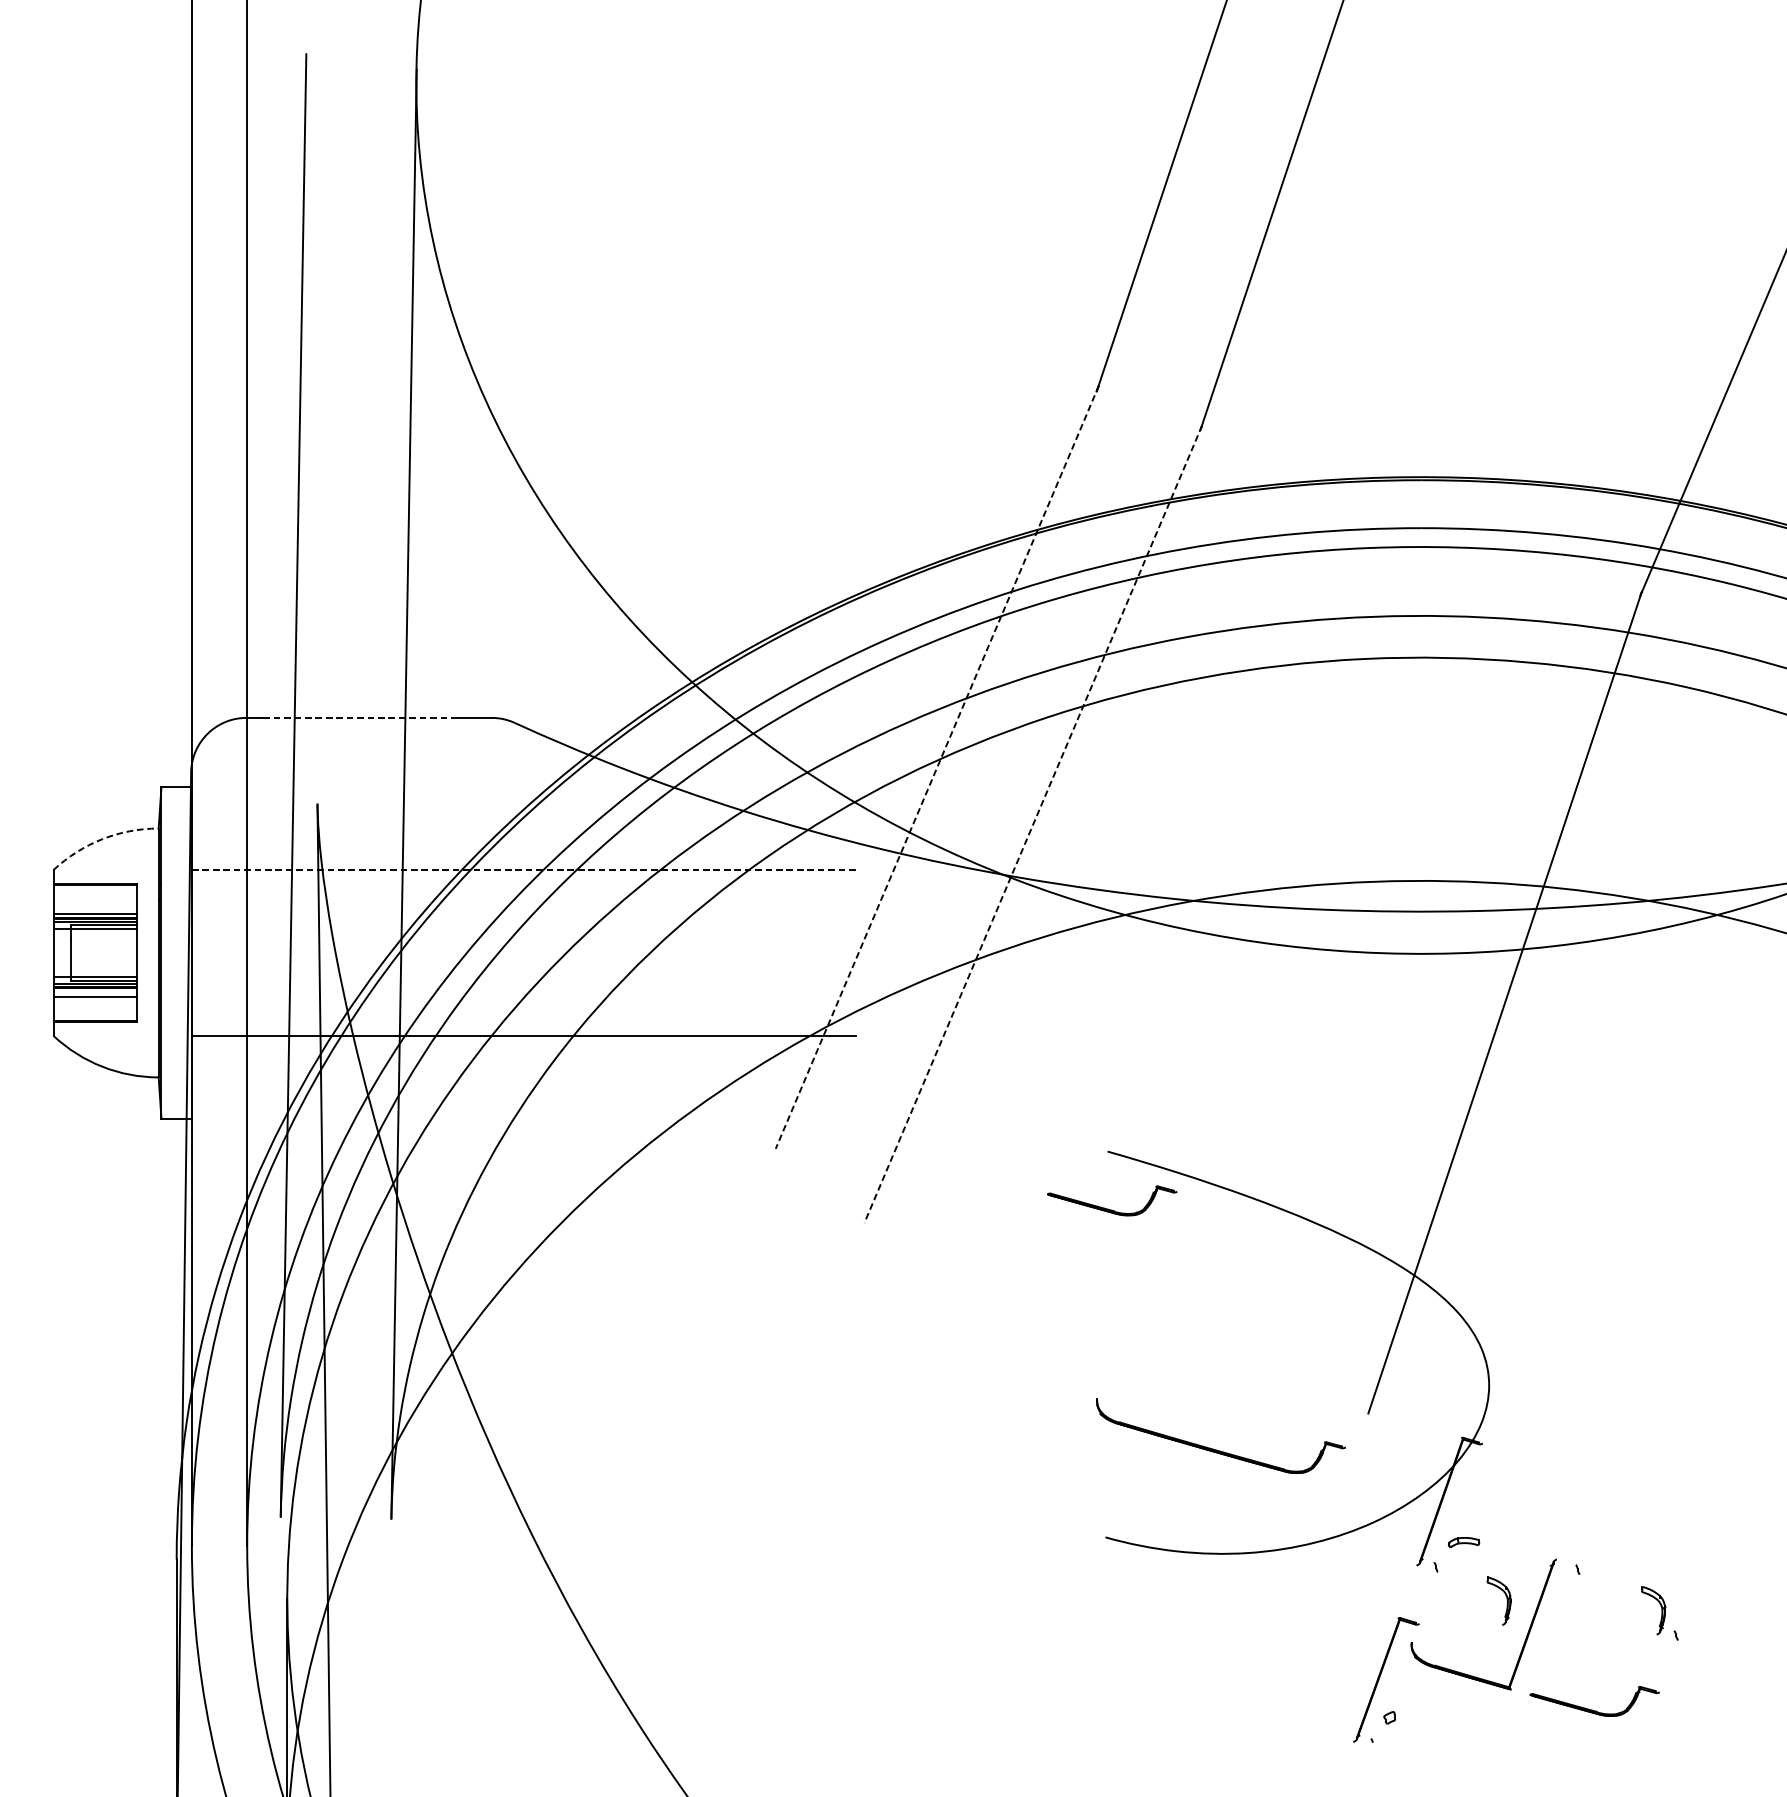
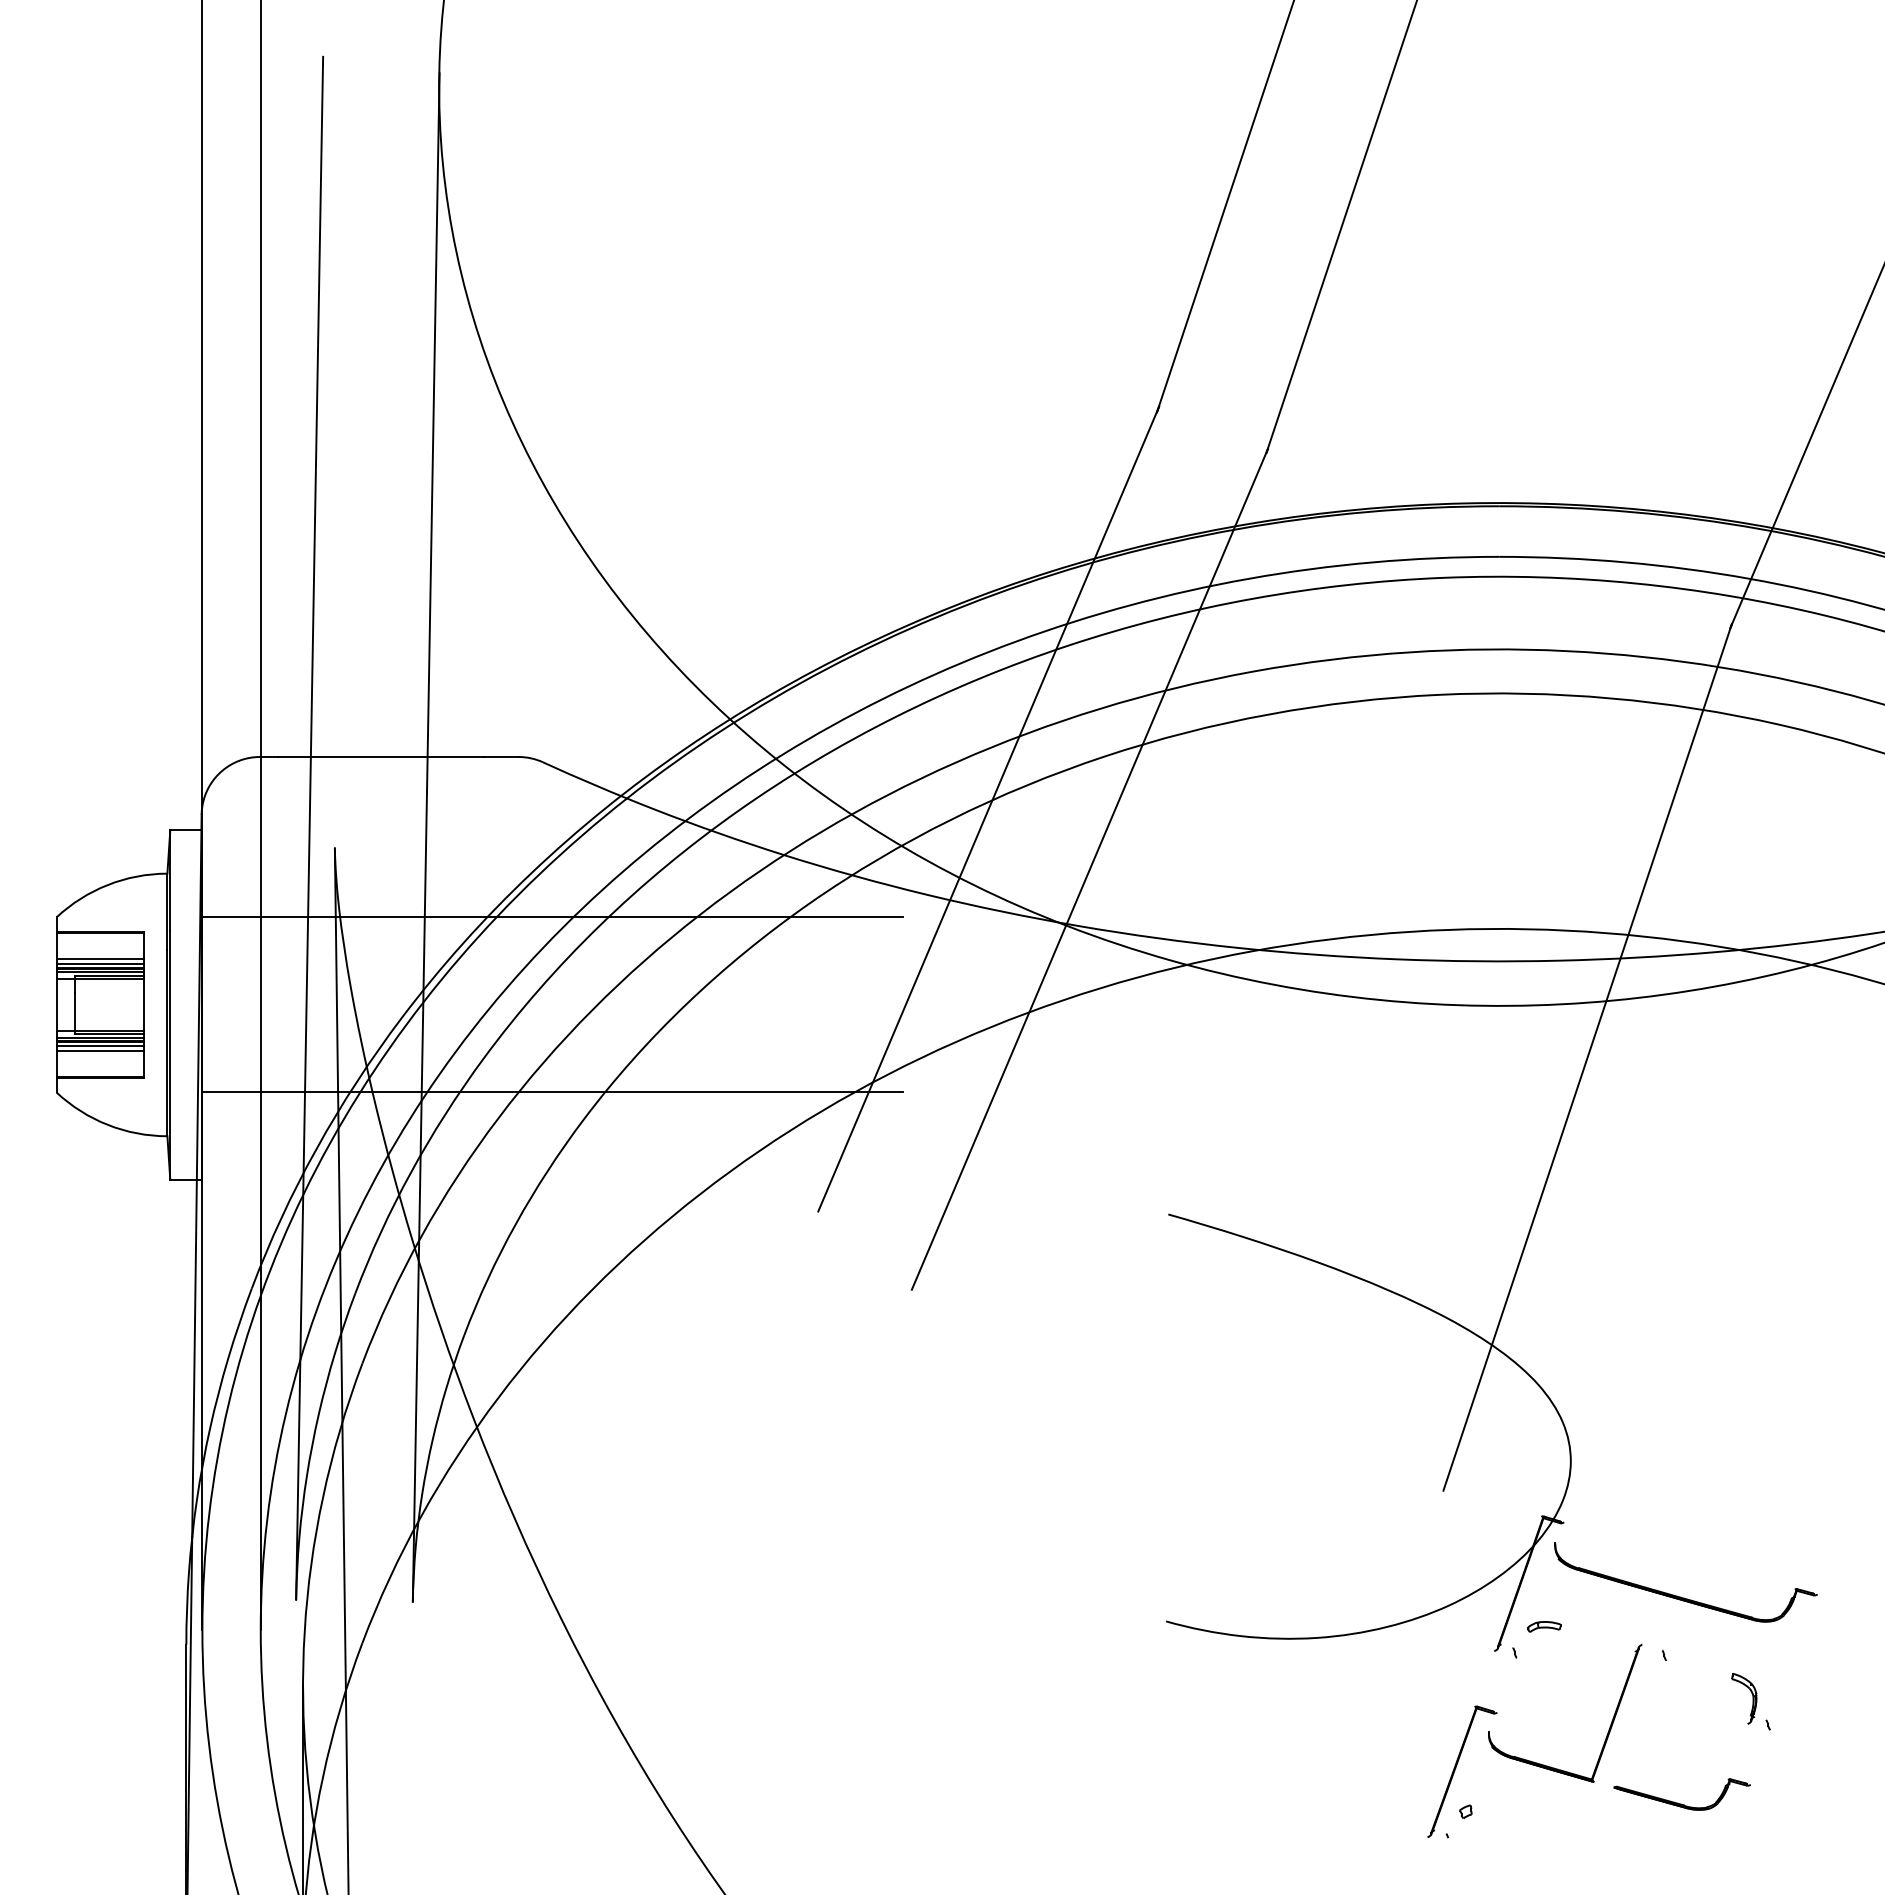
line: (360, 717) -> (380, 756), dashed -> solid
line: (937, 767) -> (988, 809), dashed -> solid
line: (1032, 824) -> (1089, 869), dashed -> solid
arc: (101, 839) -> (107, 885), dashed -> solid
line: (523, 870) -> (552, 917), dashed -> solid
line: (95, 908) -> (100, 958), added
line: (95, 991) -> (100, 1045), added
part: (1107, 1208) -> (1168, 1274), removed
part: (1215, 1449) -> (1680, 1596), moved
part: (1506, 1600) -> (1589, 1688), removed

